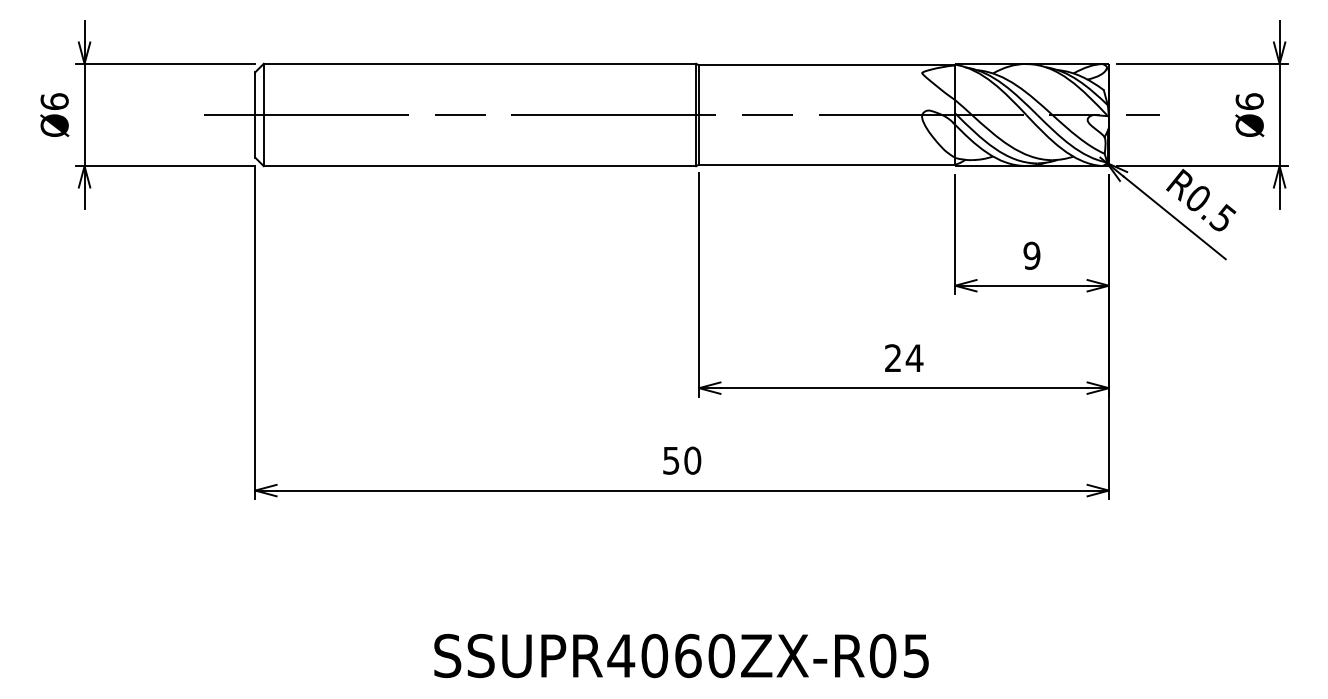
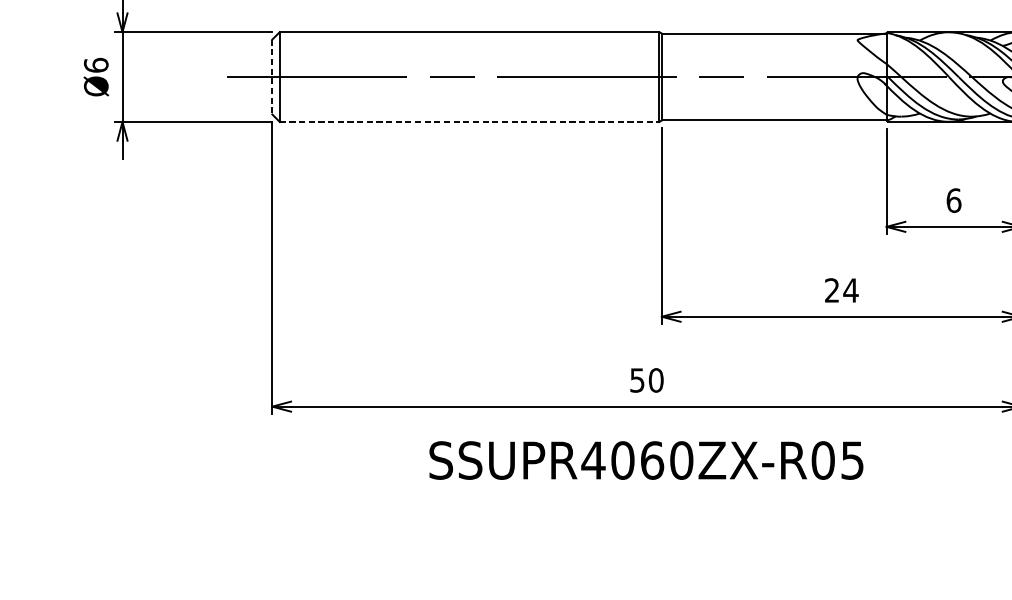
line: (255, 115) -> (272, 77), solid -> dashed
line: (480, 166) -> (469, 122), solid -> dashed
text: (1031, 255) -> (953, 200), 9 -> 6
text: (681, 656) -> (646, 460), moved

